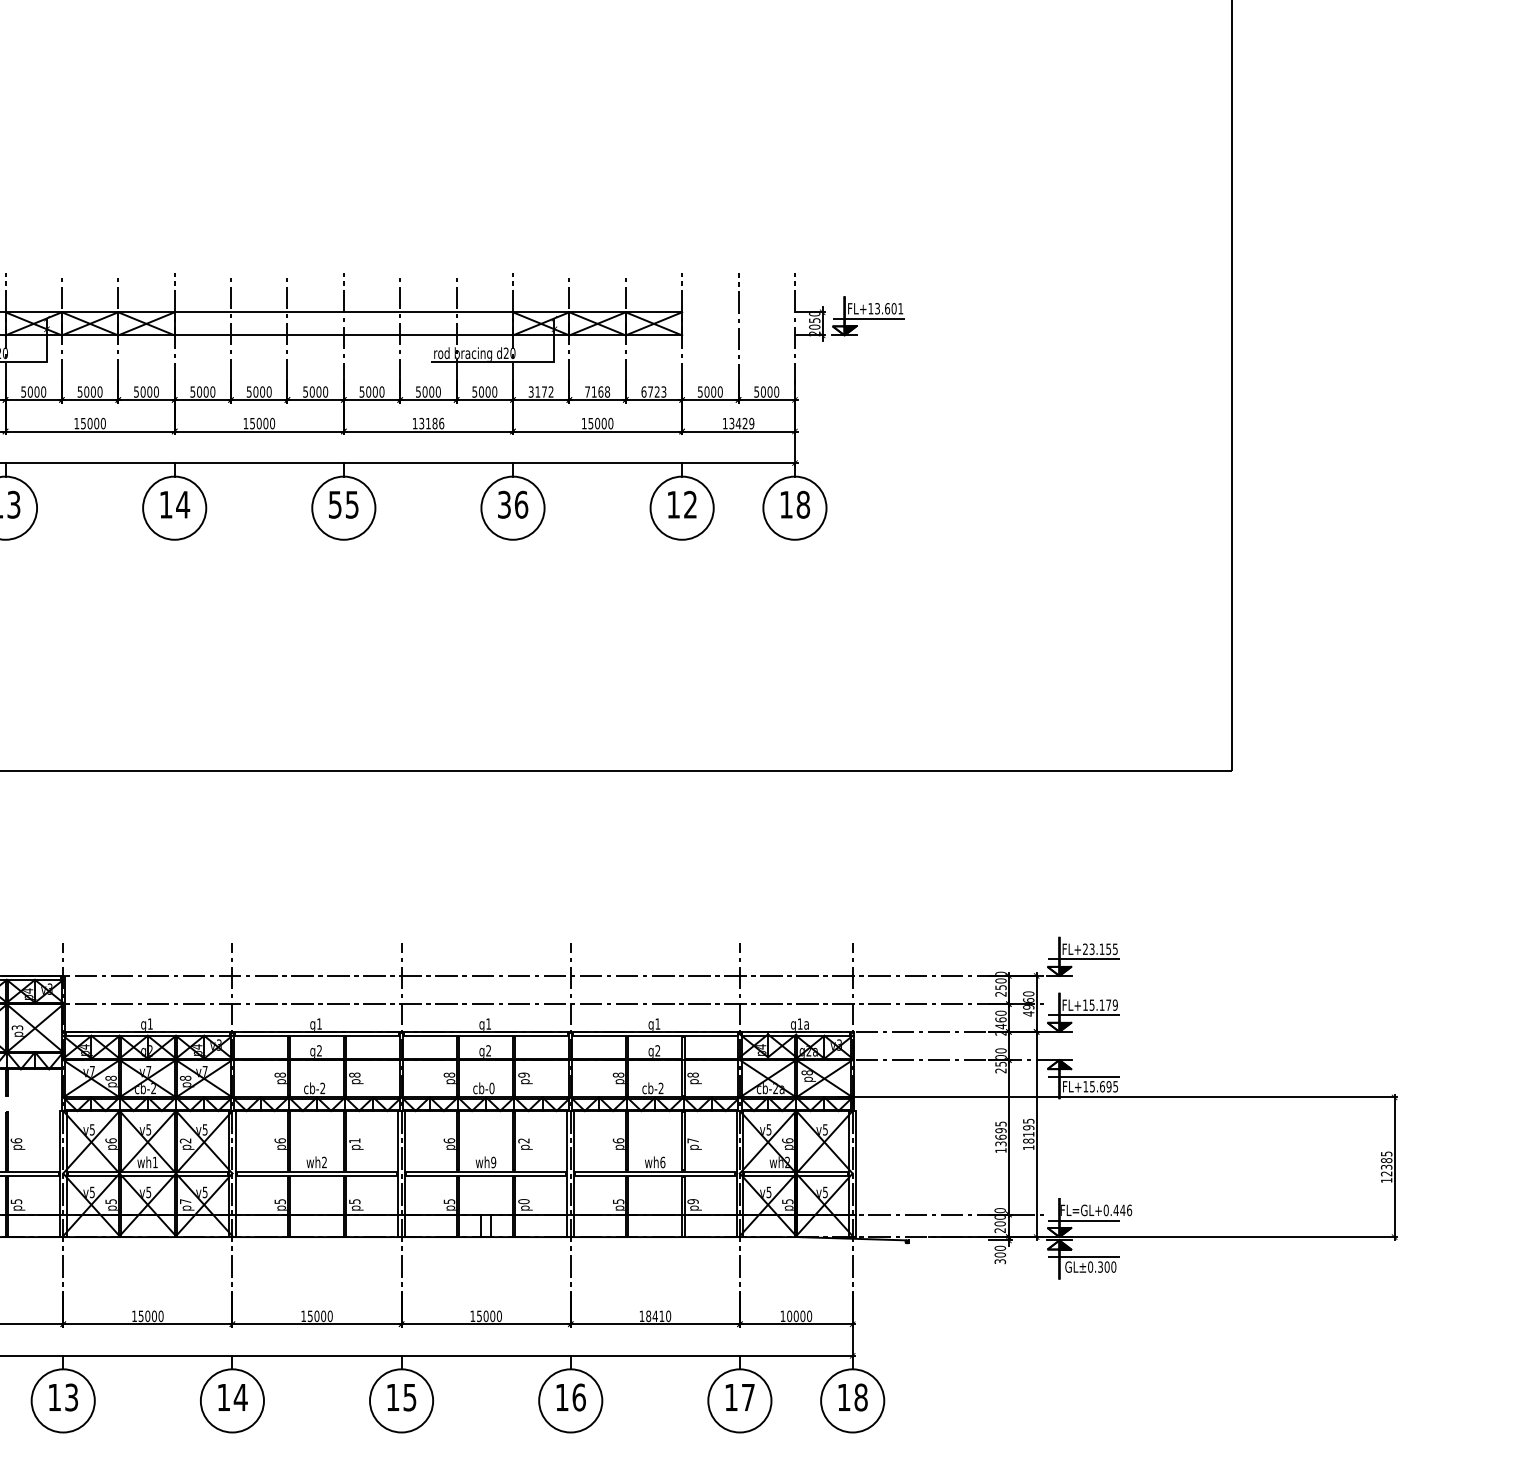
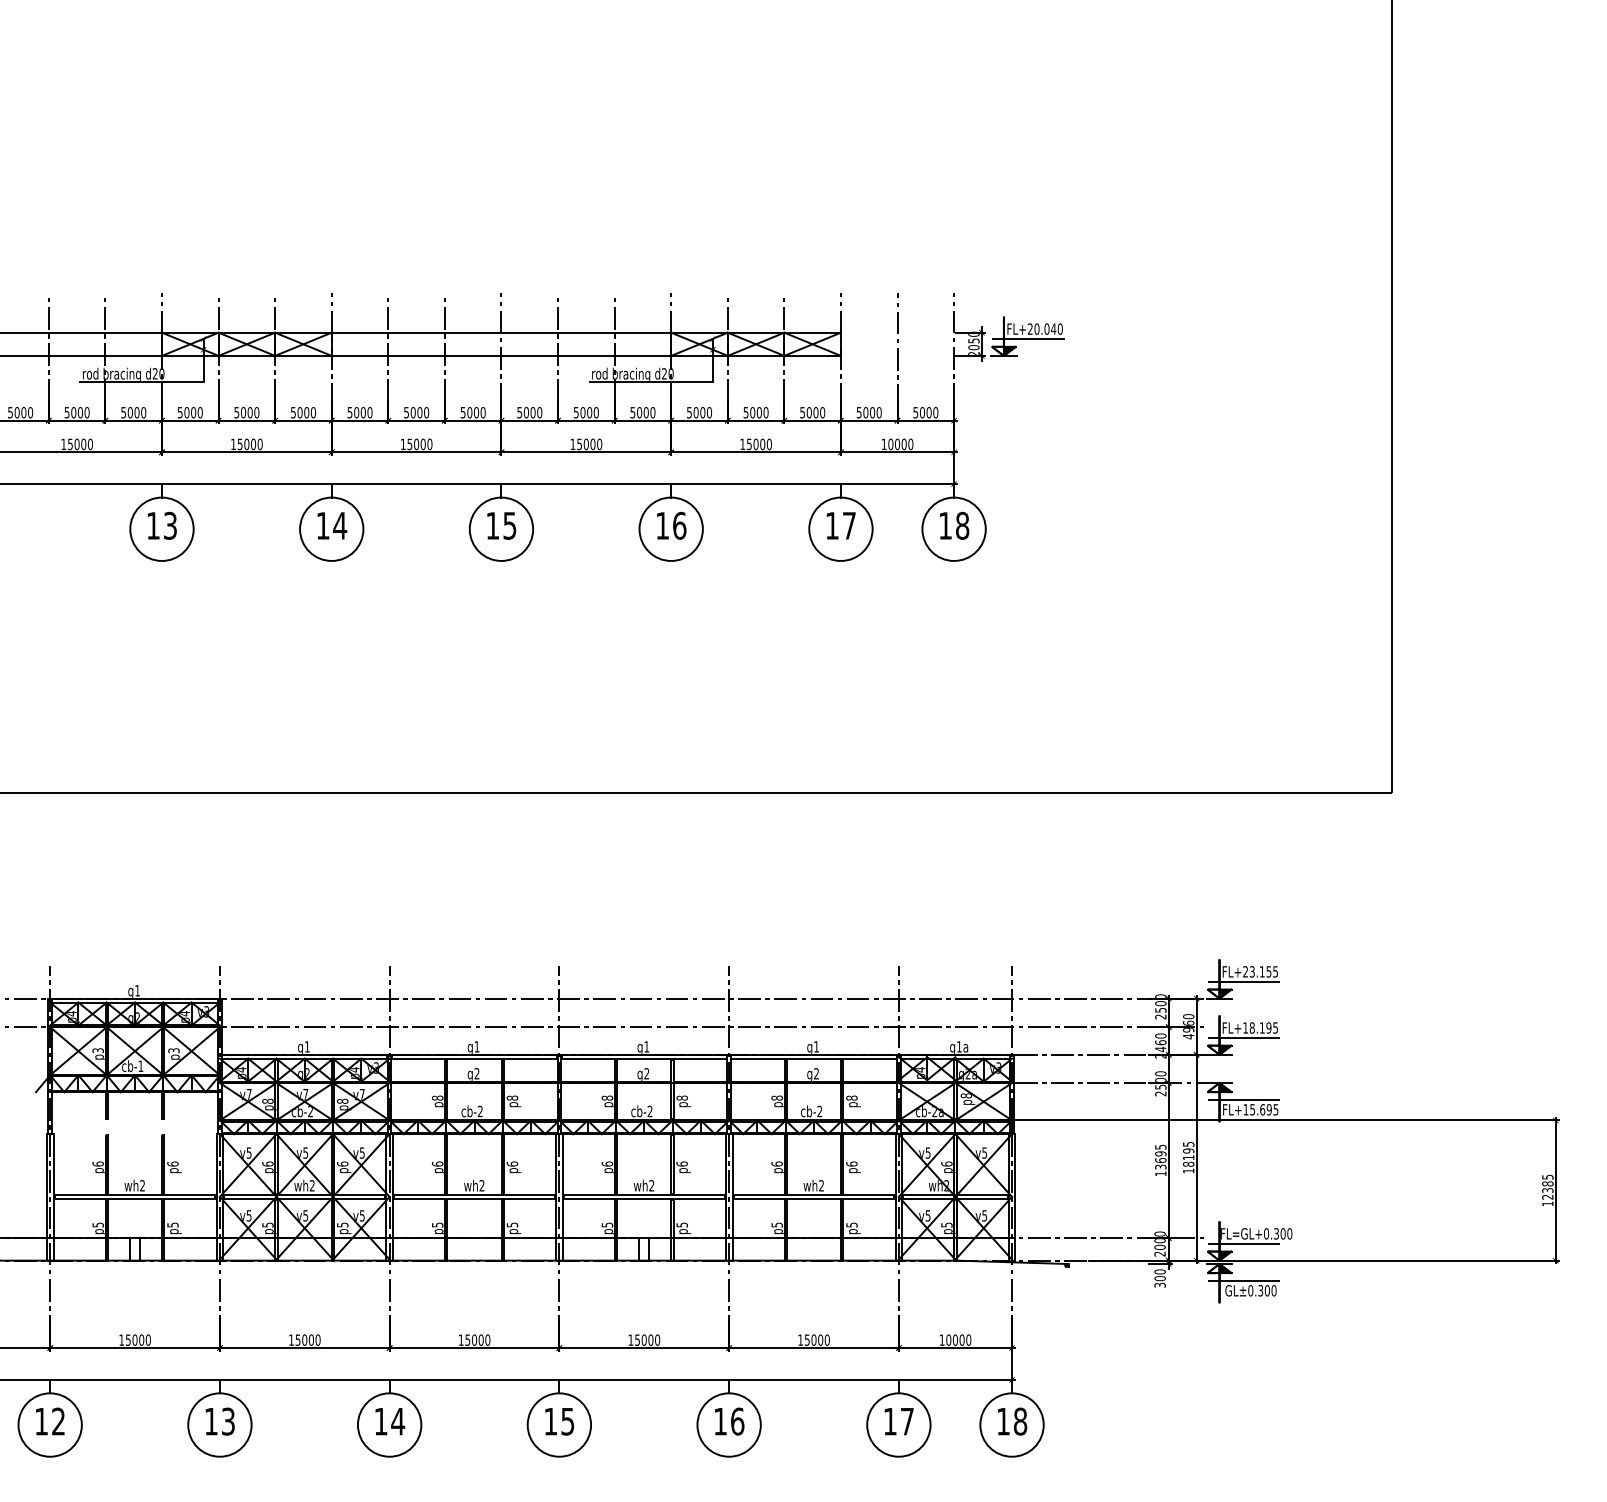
text: (885, 308) -> (1044, 328), FL+13.601 -> FL+20.040
text: (541, 391) -> (699, 412), 3172 -> 5000
text: (597, 391) -> (755, 412), 7168 -> 5000
text: (653, 391) -> (812, 412), 6723 -> 5000
text: (431, 423) -> (589, 444), 13186 -> 15000
text: (741, 423) -> (900, 444), 13429 -> 10000
text: (334, 504) -> (492, 525), 55 -> 15
text: (504, 504) -> (662, 525), 36 -> 16
text: (690, 504) -> (849, 525), 12 -> 17
text: (1103, 1004) -> (1263, 1027), FL+15.179 -> FL+18.195
text: (523, 1074) -> (681, 1097), p9 -> p8
text: (491, 1088) -> (649, 1111), cb-0 -> cb-2
text: (185, 1140) -> (342, 1163), p2 -> p6
text: (354, 1140) -> (512, 1163), p1 -> p6
text: (523, 1140) -> (681, 1163), p2 -> p6
text: (692, 1140) -> (851, 1163), p7 -> p6
text: (154, 1162) -> (311, 1185), wh1 -> wh2
text: (493, 1162) -> (651, 1185), wh9 -> wh2
text: (662, 1162) -> (821, 1185), wh6 -> wh2
text: (185, 1201) -> (342, 1224), p7 -> p5
text: (523, 1201) -> (681, 1224), p0 -> p5
text: (692, 1201) -> (851, 1224), p9 -> p5
text: (1122, 1210) -> (1282, 1233), FL=GL+0.446 -> FL=GL+0.300
text: (654, 1315) -> (813, 1339), 18410 -> 15000

